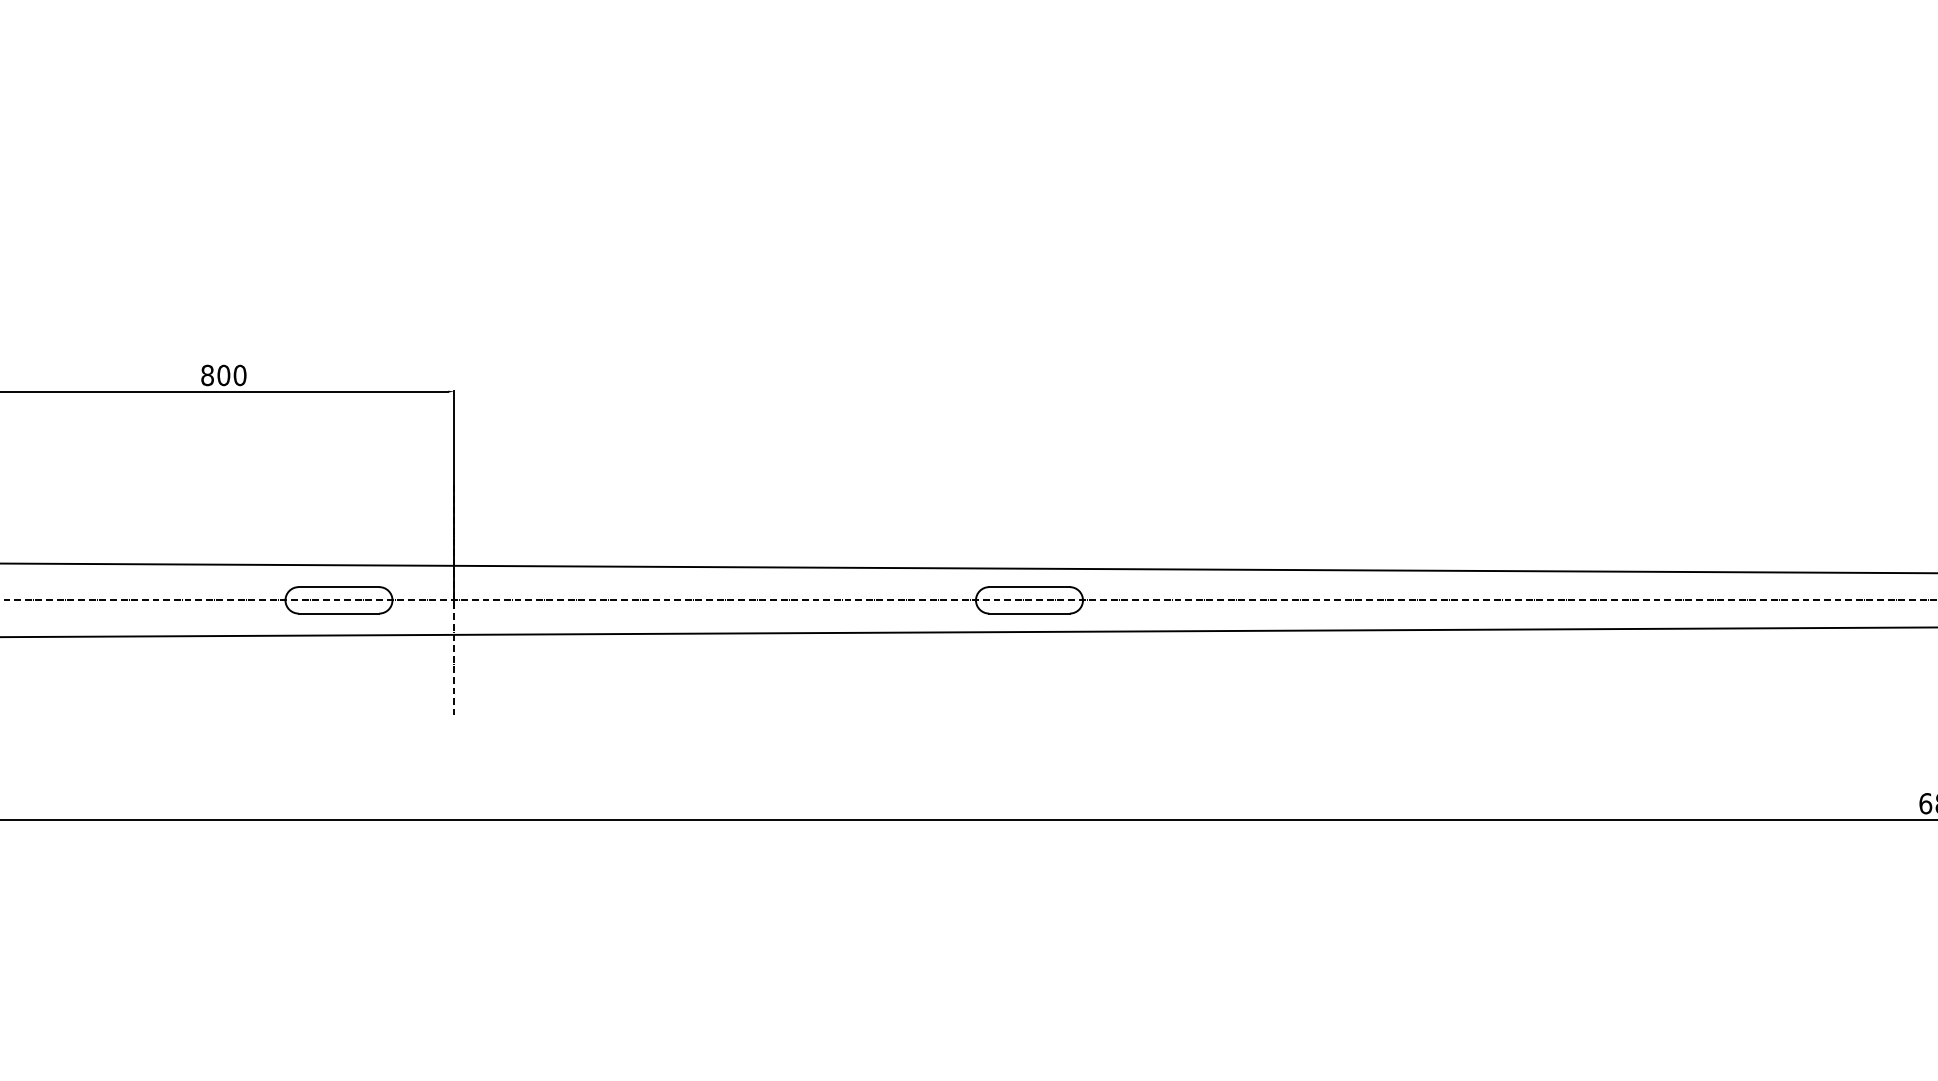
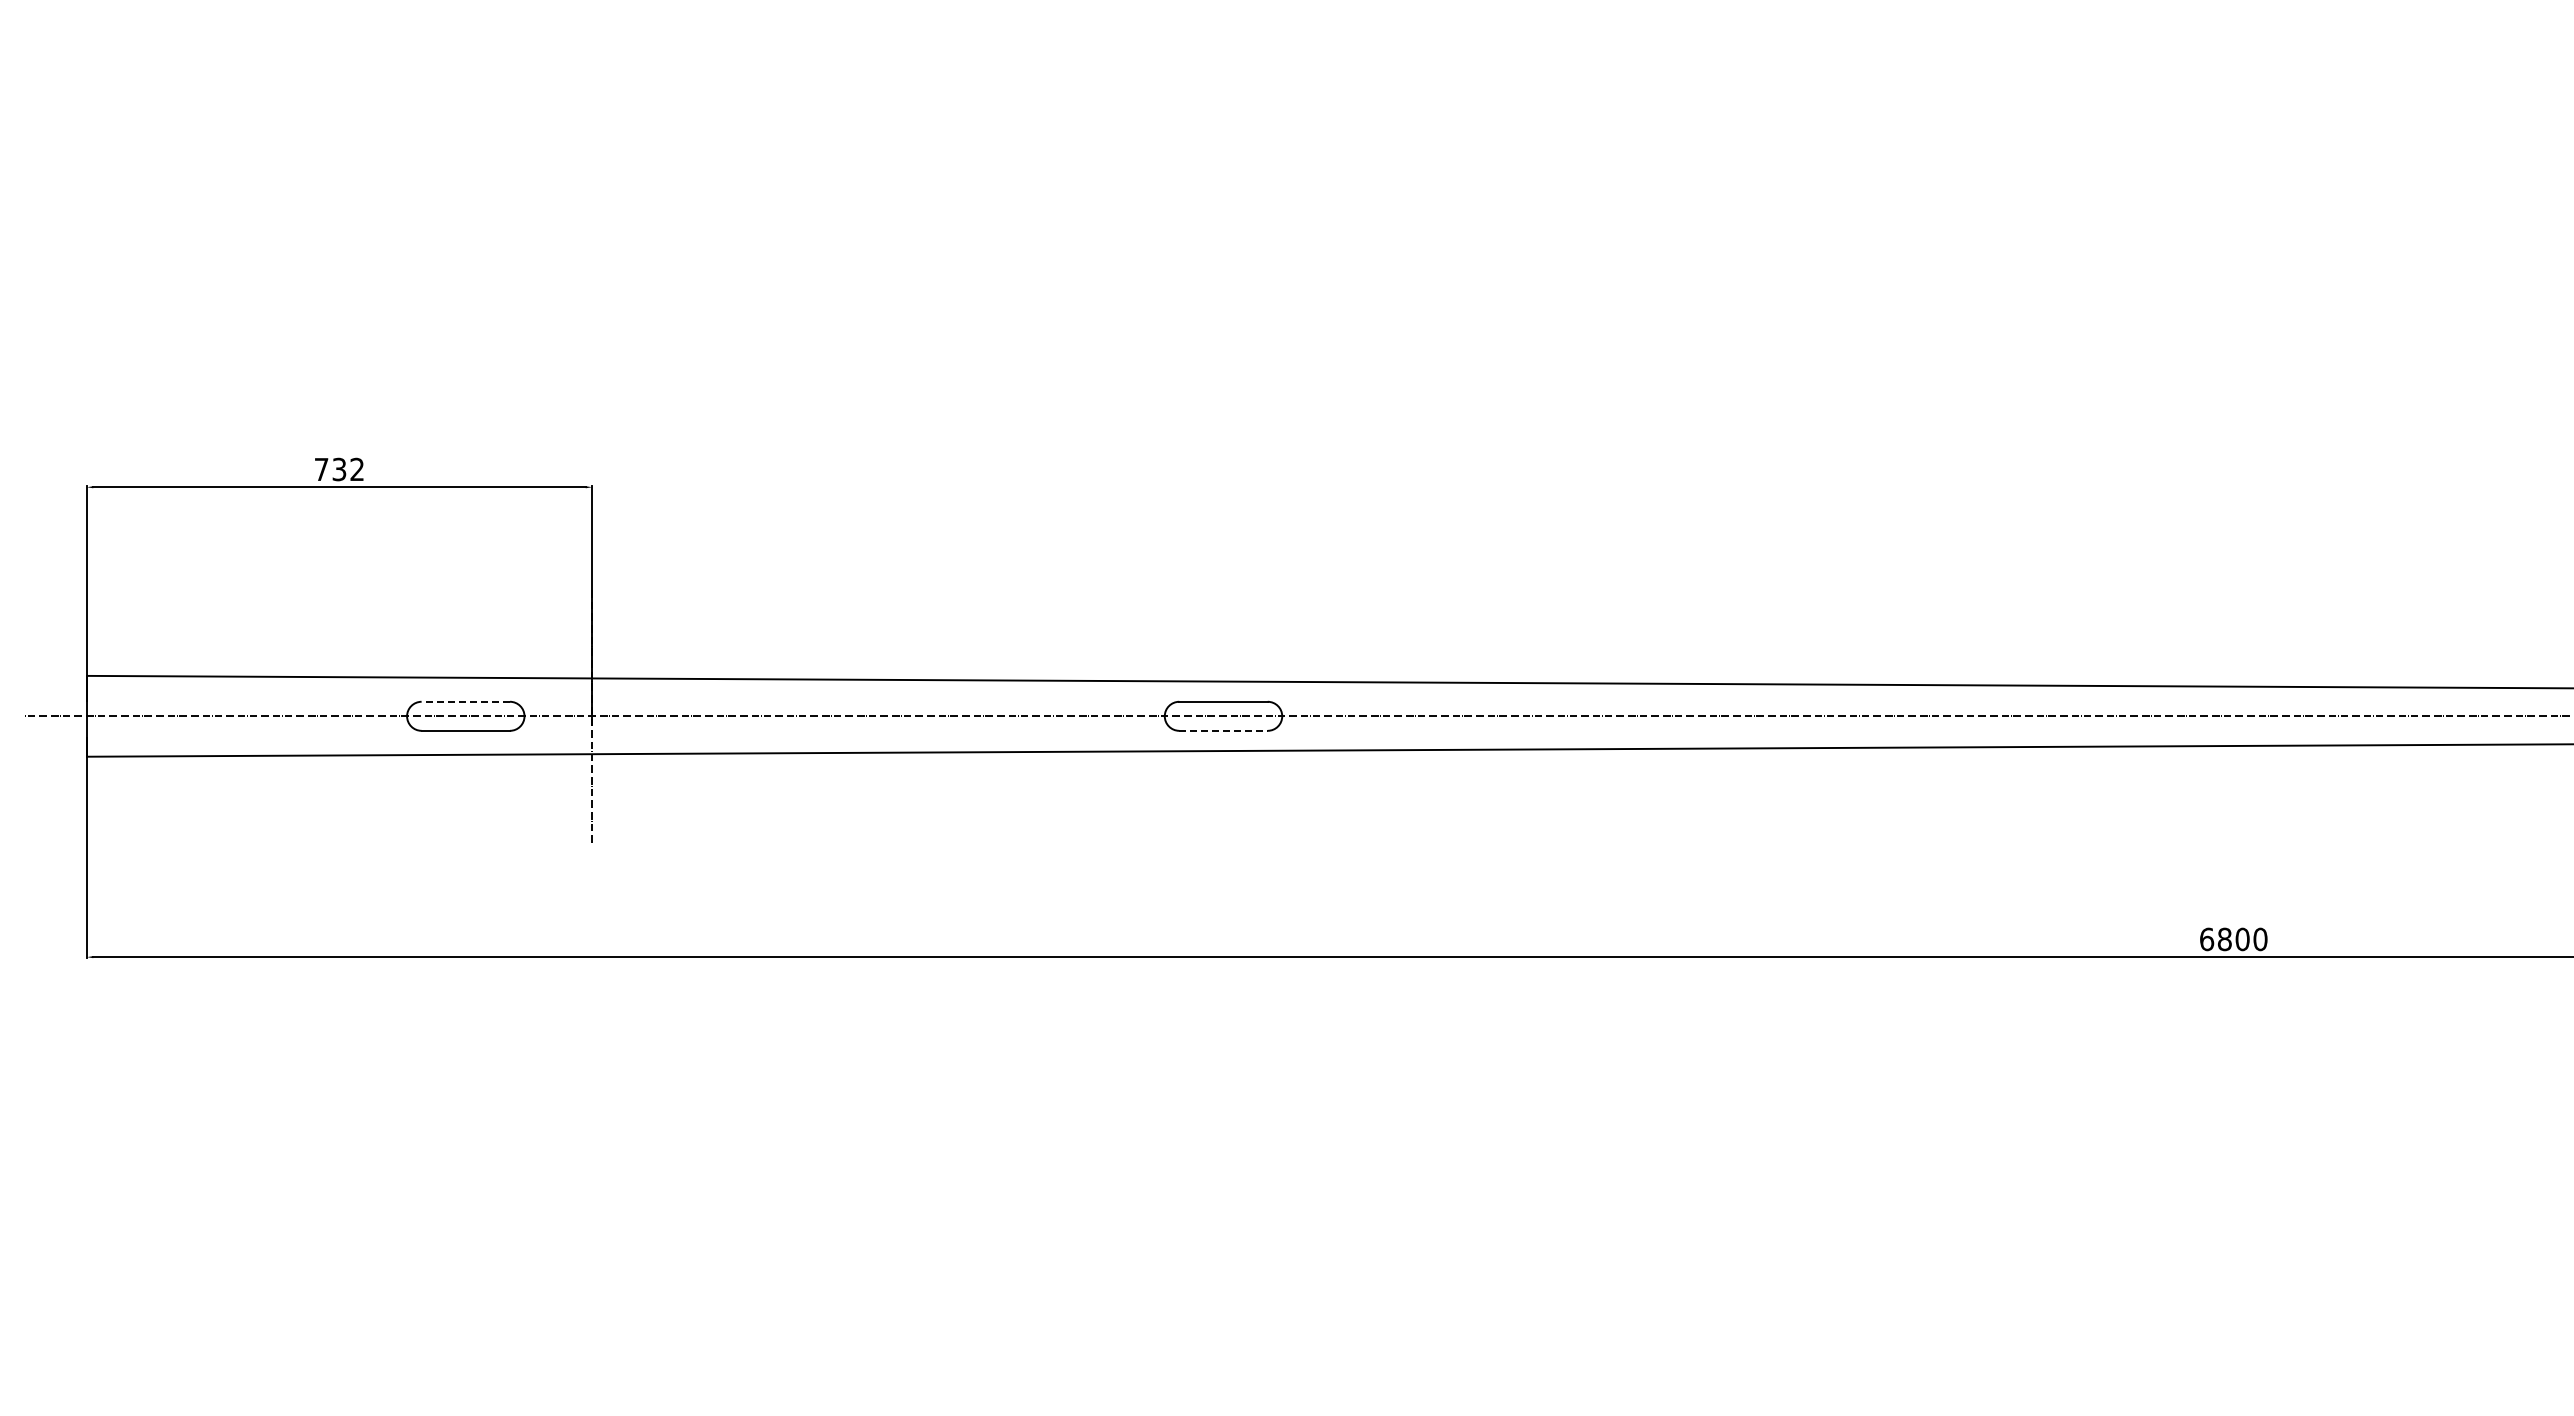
text: (223, 375) -> (339, 469), 800 -> 732
line: (338, 586) -> (465, 701), solid -> dashed
line: (1030, 613) -> (1224, 730), solid -> dashed

